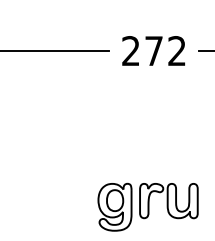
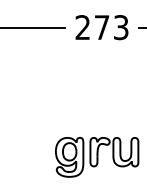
text: (176, 51) -> (120, 27), 272 -> 273

